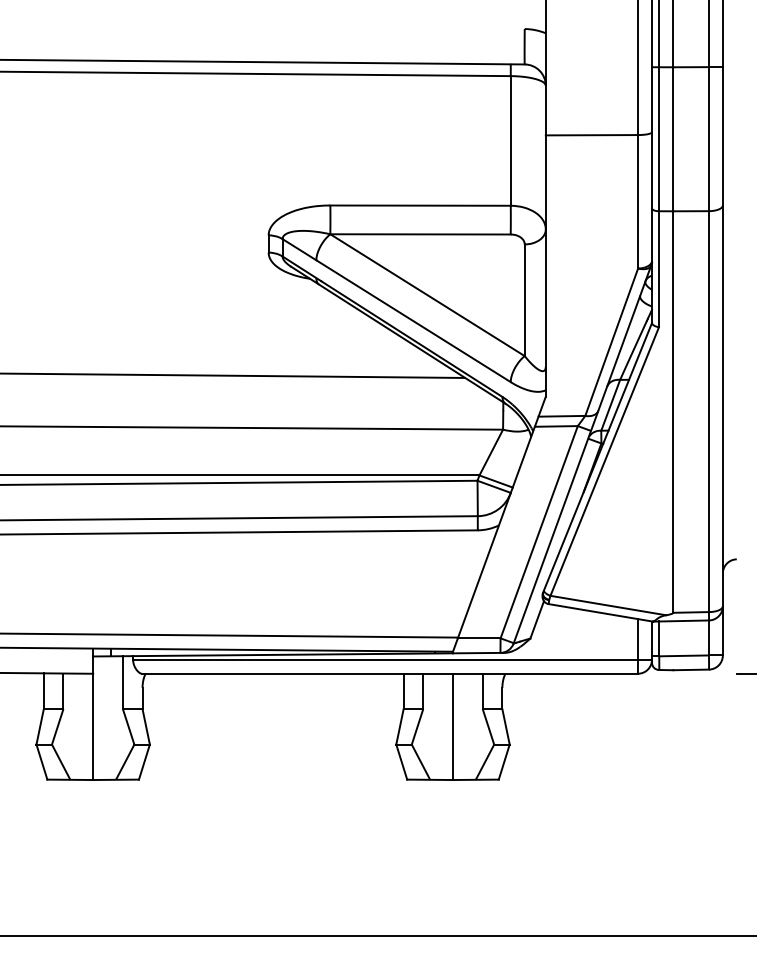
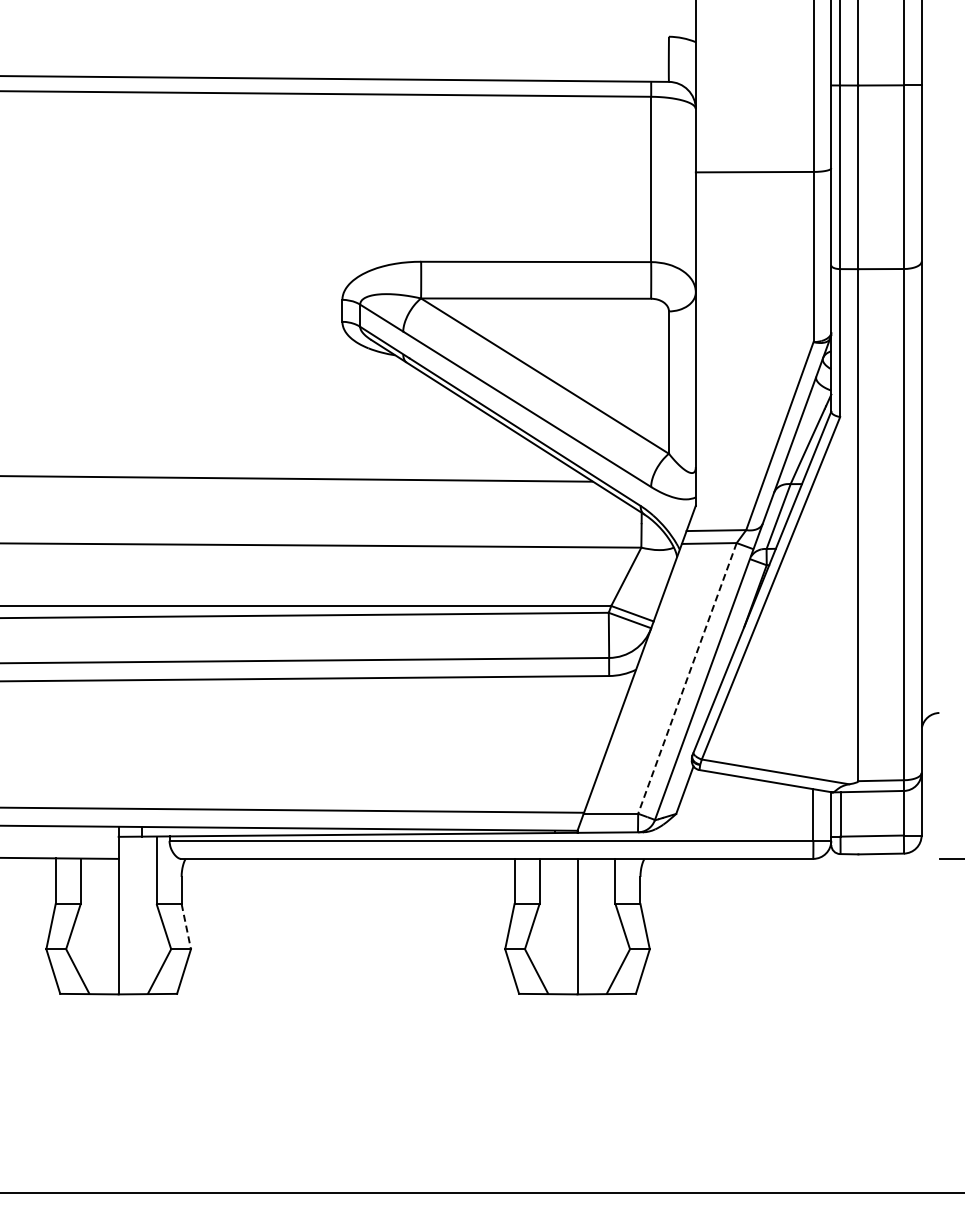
line: (539, 532) -> (687, 678), solid -> dashed
line: (146, 727) -> (186, 927), solid -> dashed

